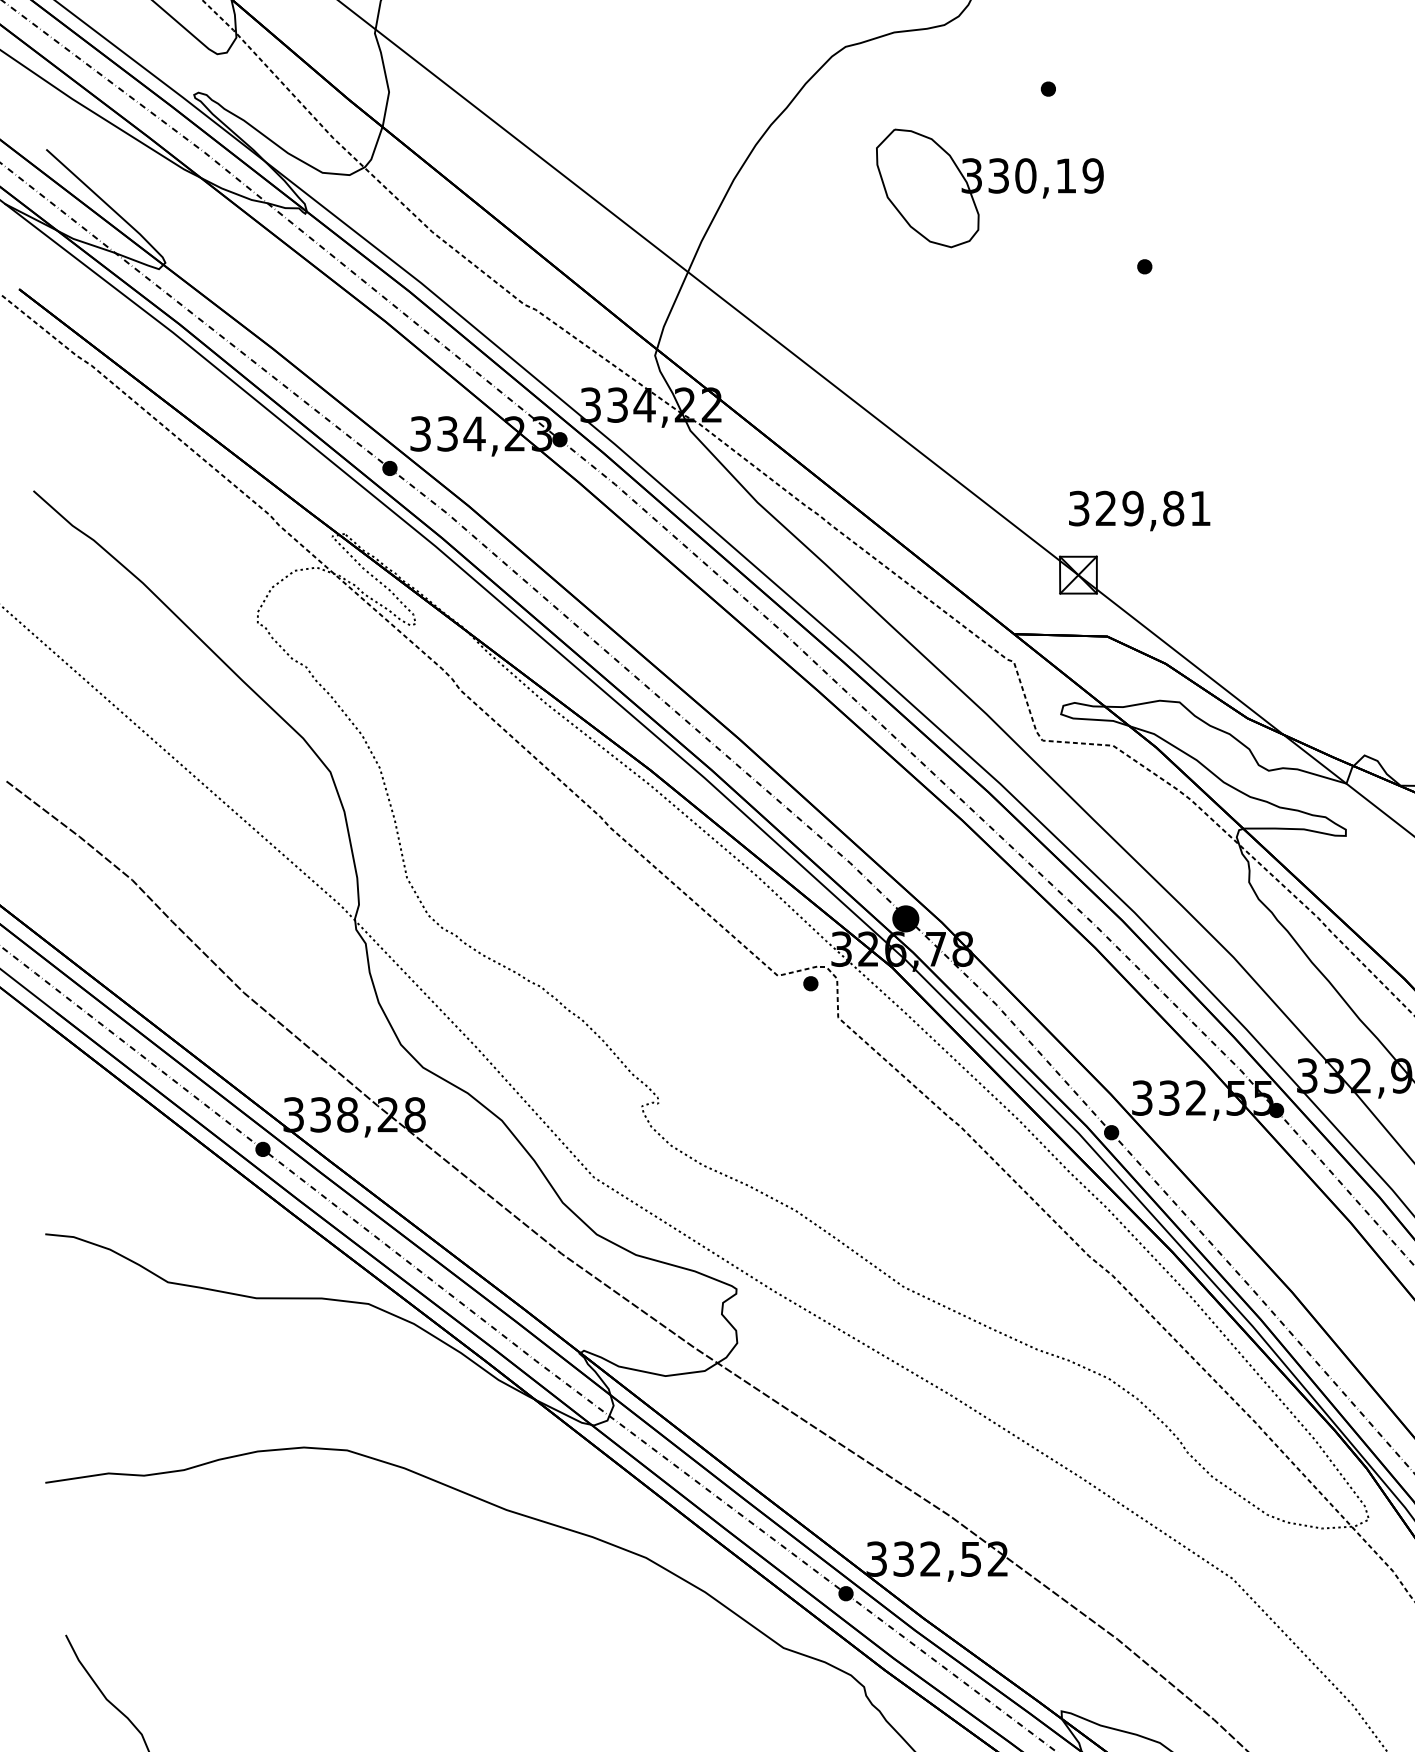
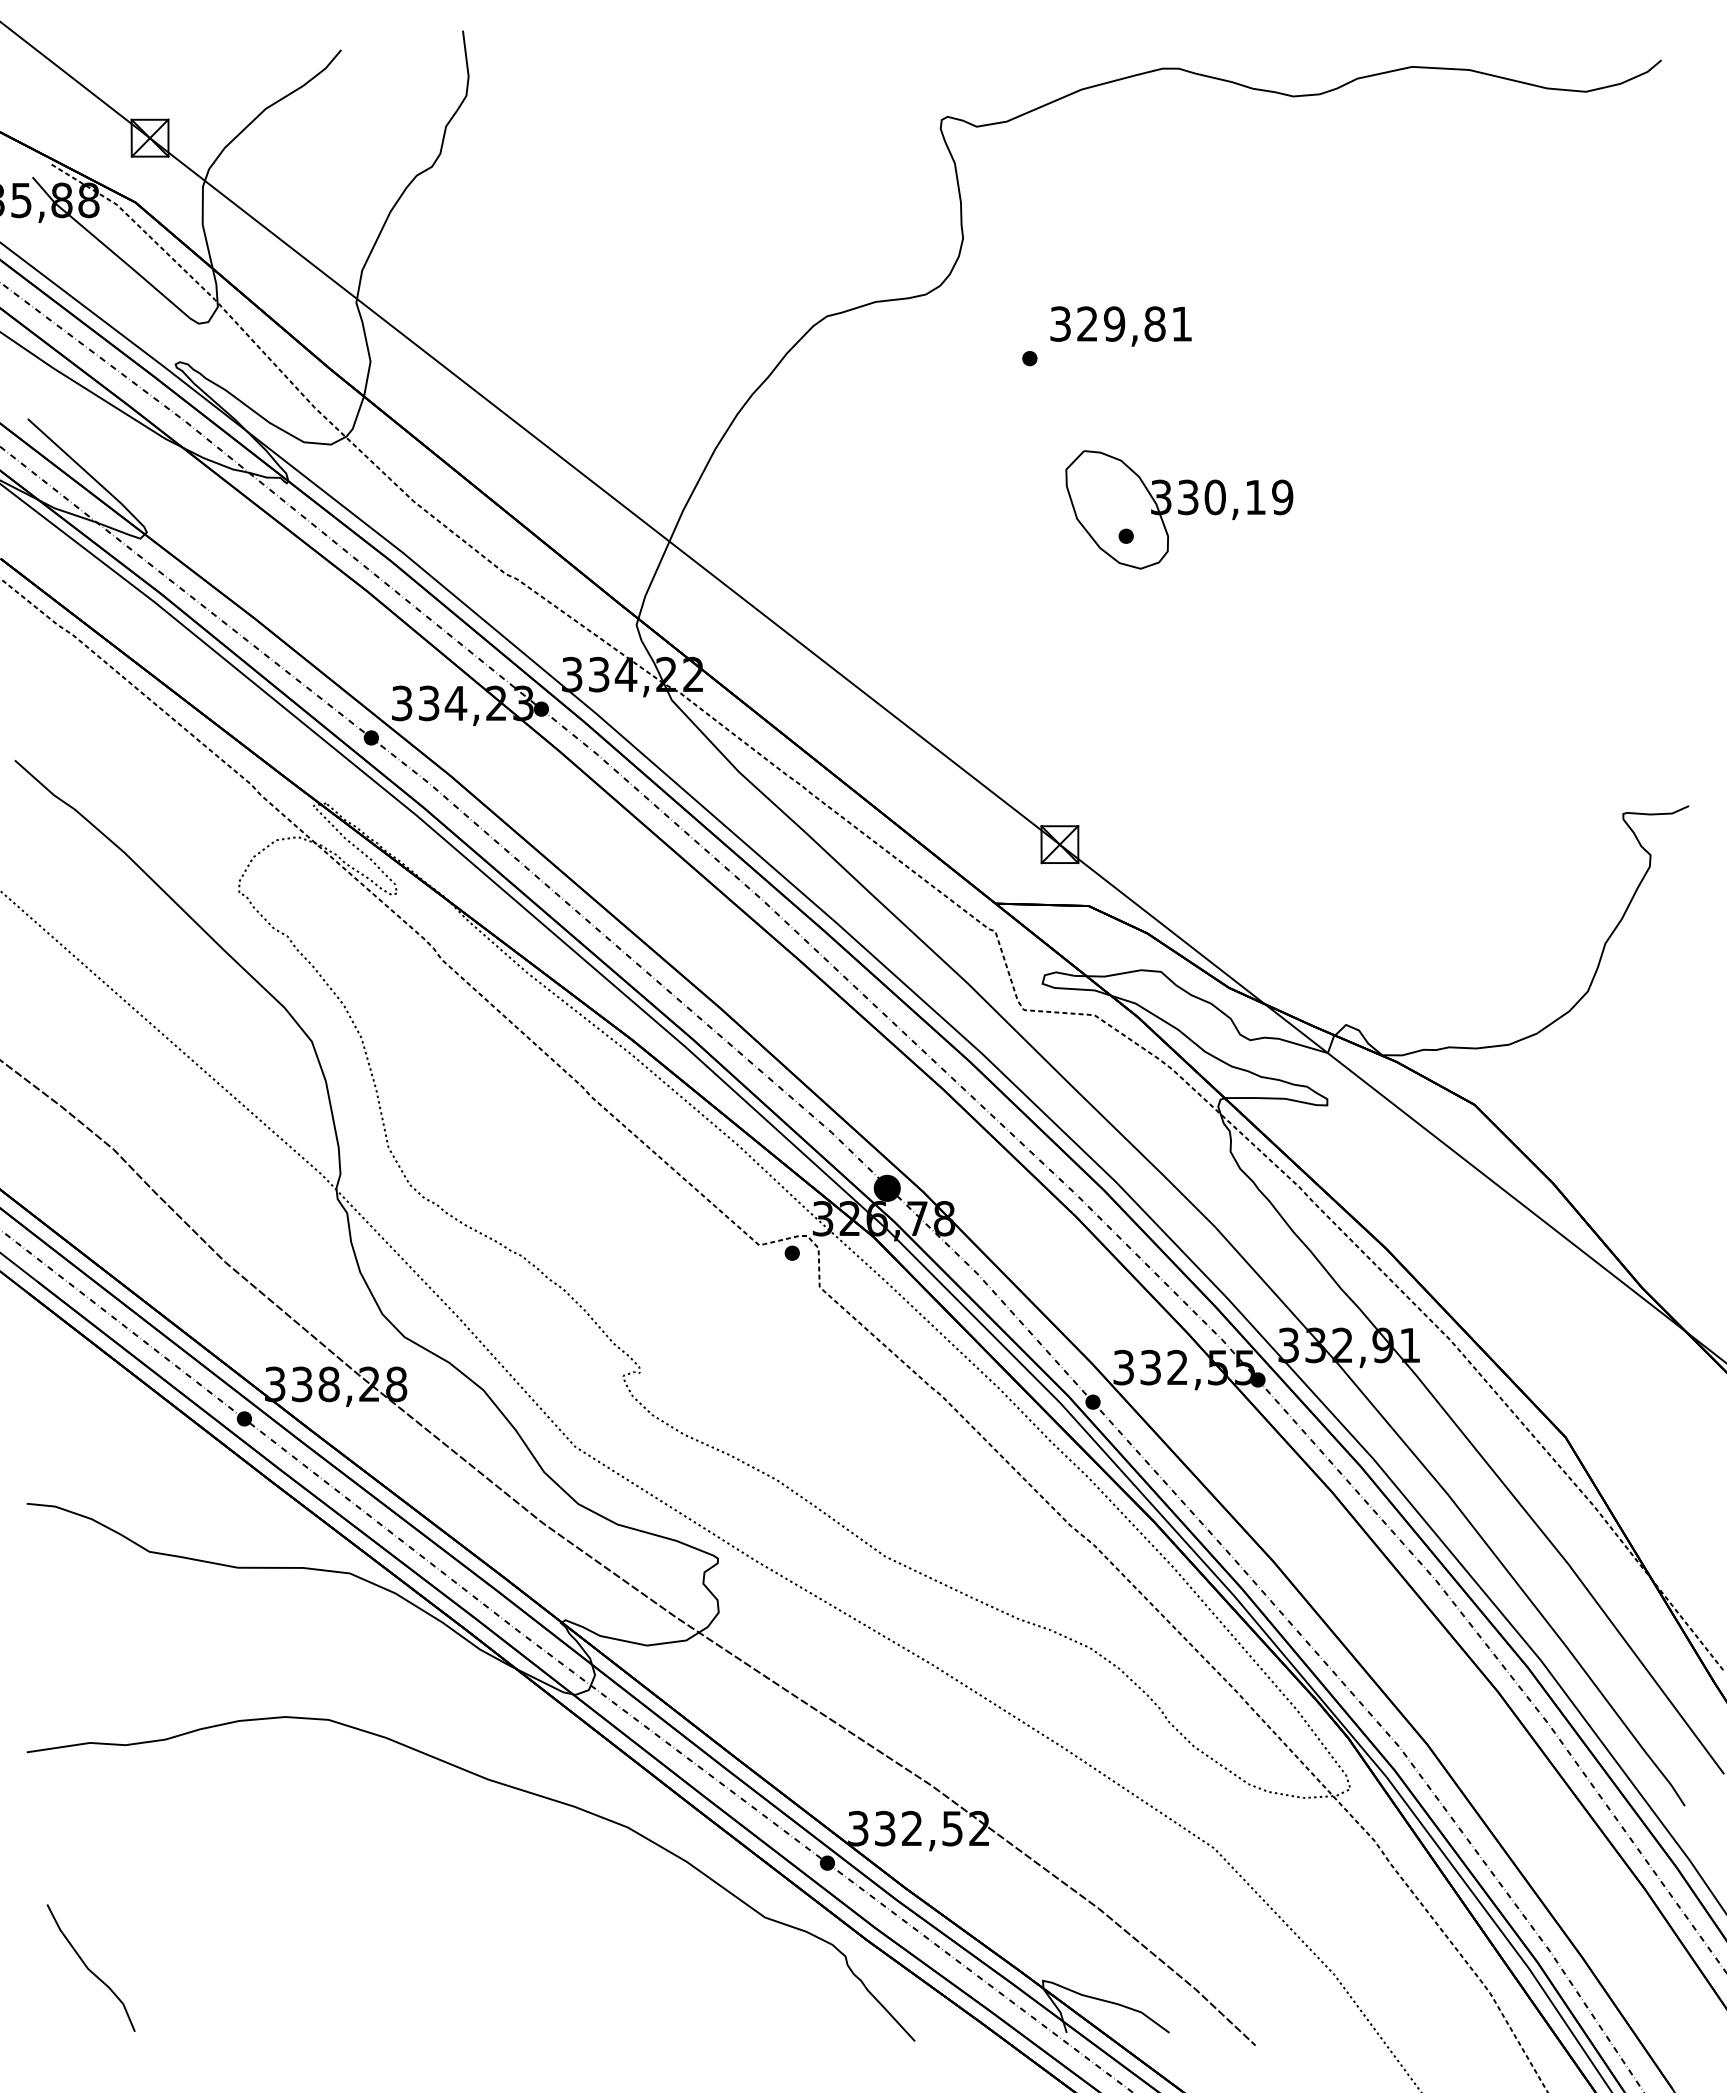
part: (990, 188) -> (1179, 509), moved
text: (1139, 511) -> (1120, 326), moved

